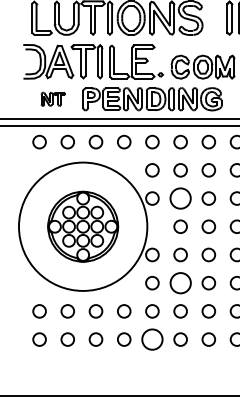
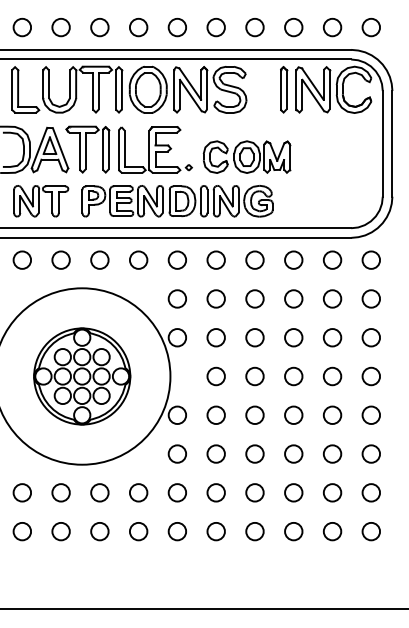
part: (53, 99) -> (41, 201), size x1.67
circle: (180, 198) -> (215, 337), size x0.62
circle: (180, 282) -> (215, 453), size x0.62
circle: (152, 339) -> (177, 531), size x0.62

